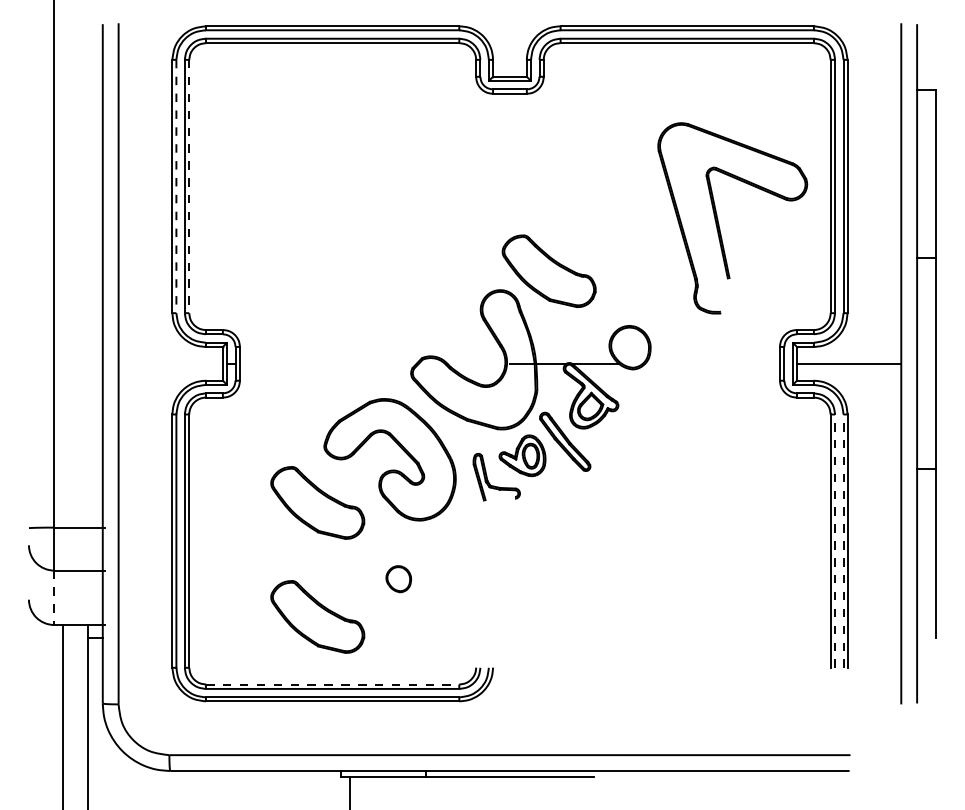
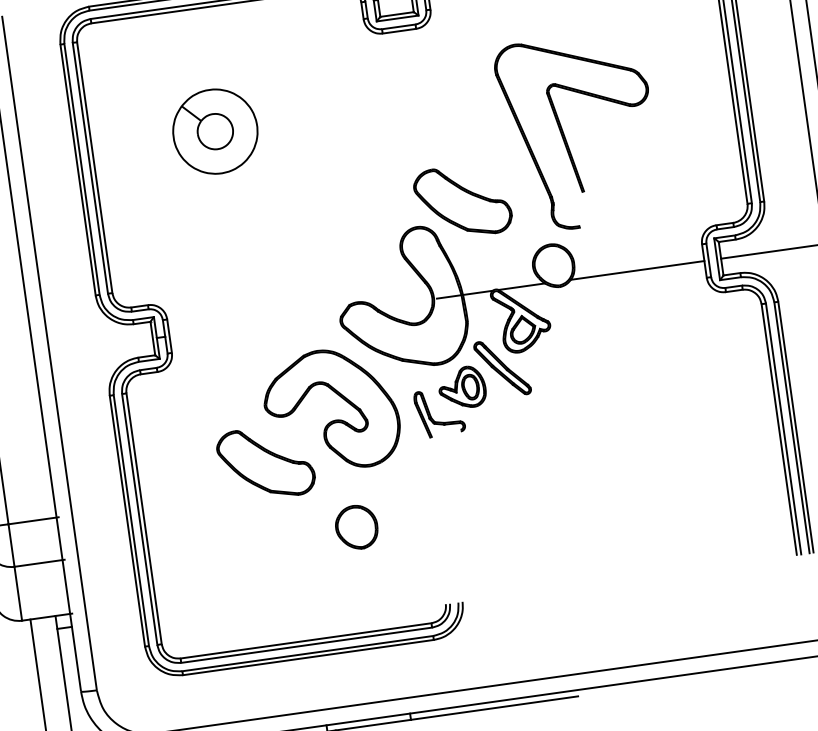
part: (313, 167) -> (215, 131), added
line: (176, 186) -> (82, 169), dashed -> solid
line: (189, 186) -> (94, 167), dashed -> solid
part: (719, 223) -> (566, 138), moved
line: (712, 363) -> (637, 270), added
line: (835, 541) -> (784, 429), dashed -> solid
line: (843, 541) -> (792, 428), dashed -> solid
part: (398, 578) -> (356, 526), size x1.67
line: (54, 598) -> (18, 594), dashed -> solid
part: (317, 616) -> (281, 575), removed
line: (332, 684) -> (305, 640), dashed -> solid

